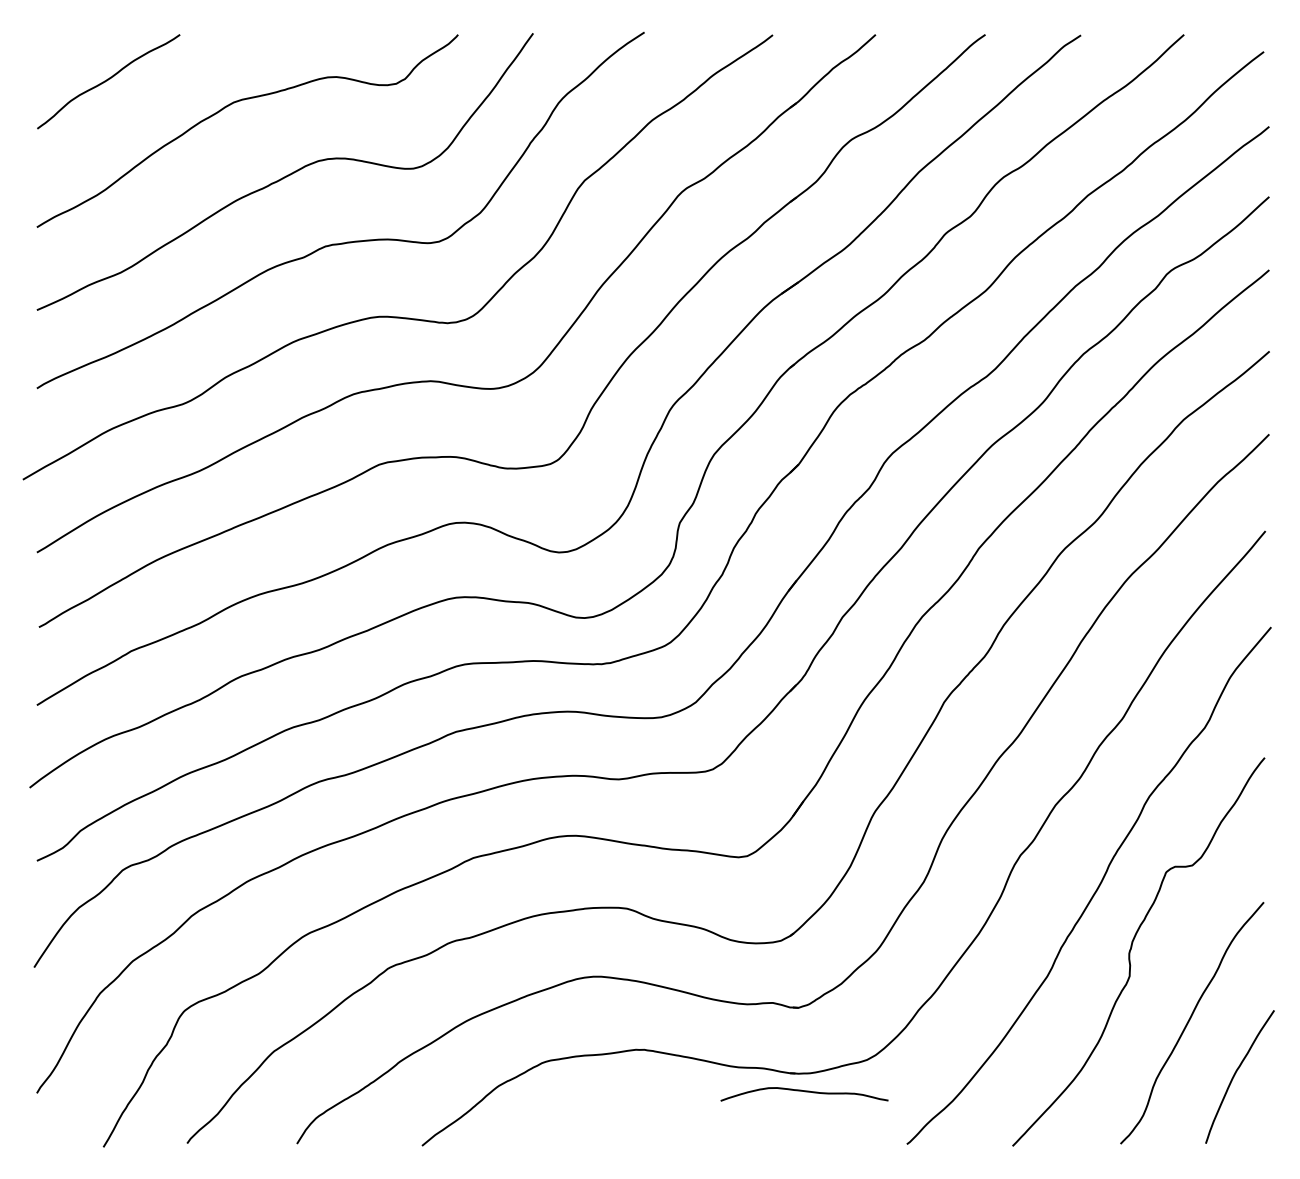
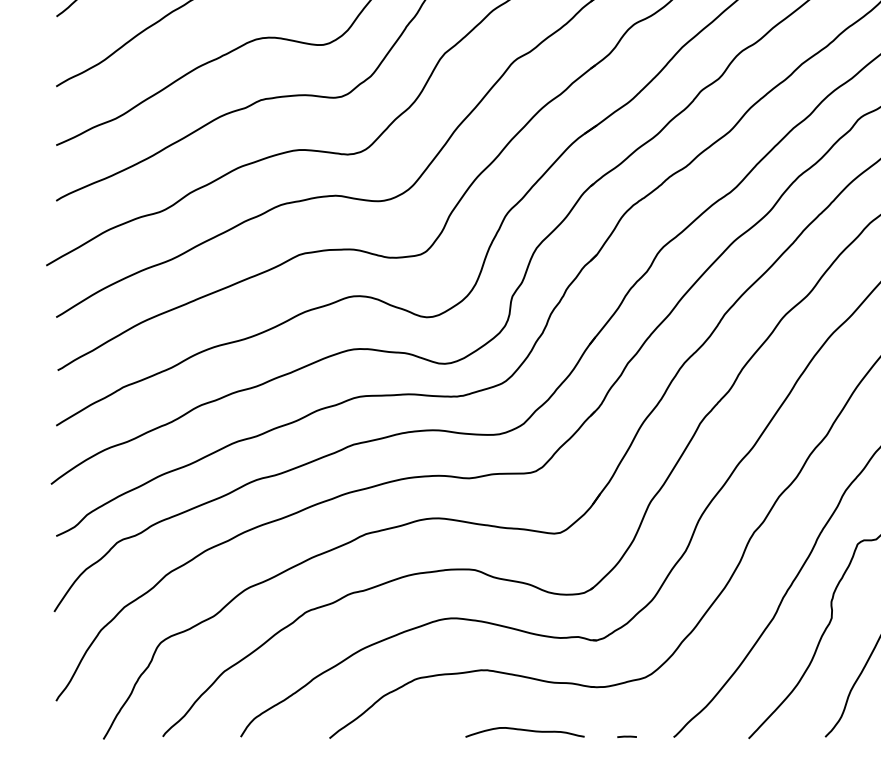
curve: (805, 1092) -> (525, 731), moved
line: (841, 1143) -> (627, 736), added

